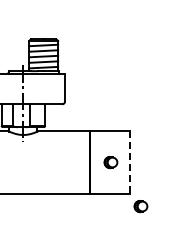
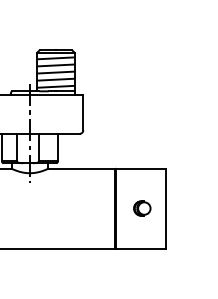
line: (129, 163) -> (166, 209), dashed -> solid
part: (140, 206) -> (180, 265), removed

